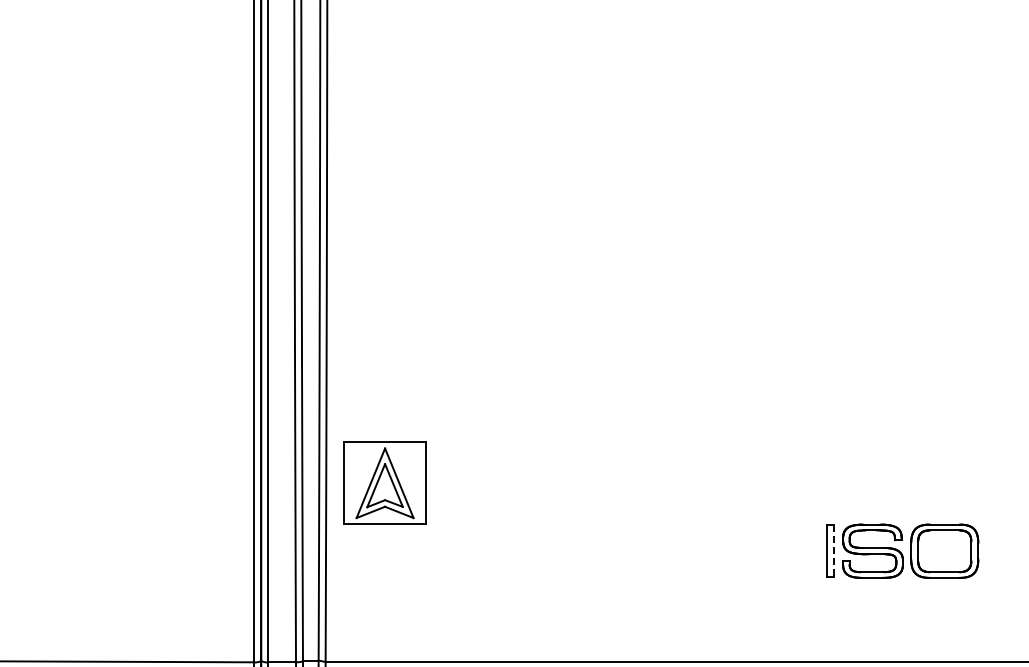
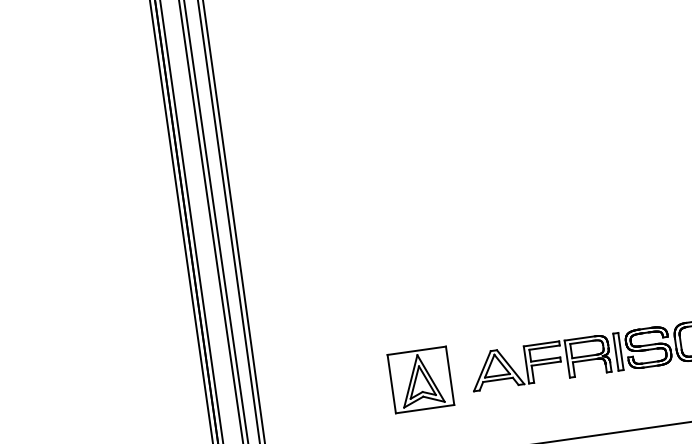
part: (384, 482) -> (420, 379), moved
part: (720, 551) -> (540, 363), added
line: (834, 551) -> (621, 351), dashed -> solid

